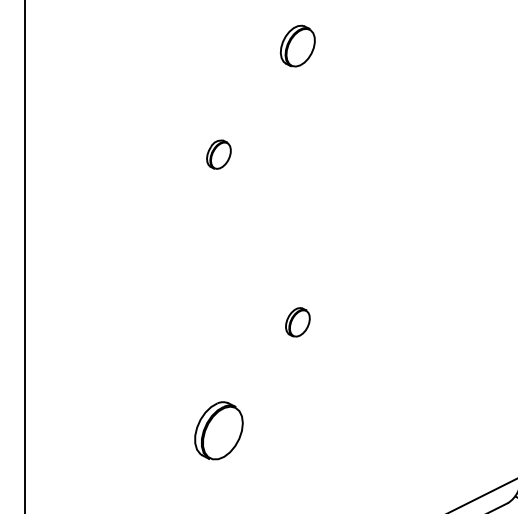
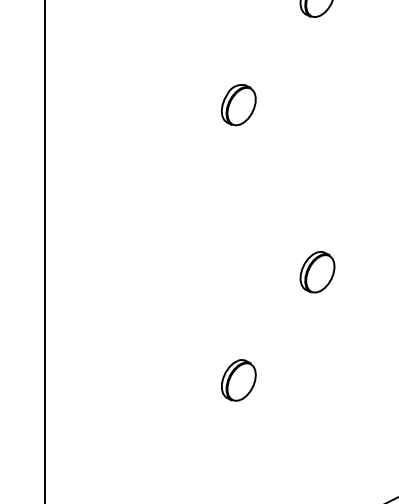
part: (218, 154) -> (238, 104), size x1.43
part: (297, 322) -> (317, 272), size x1.43
part: (218, 430) -> (238, 380), size x0.71

